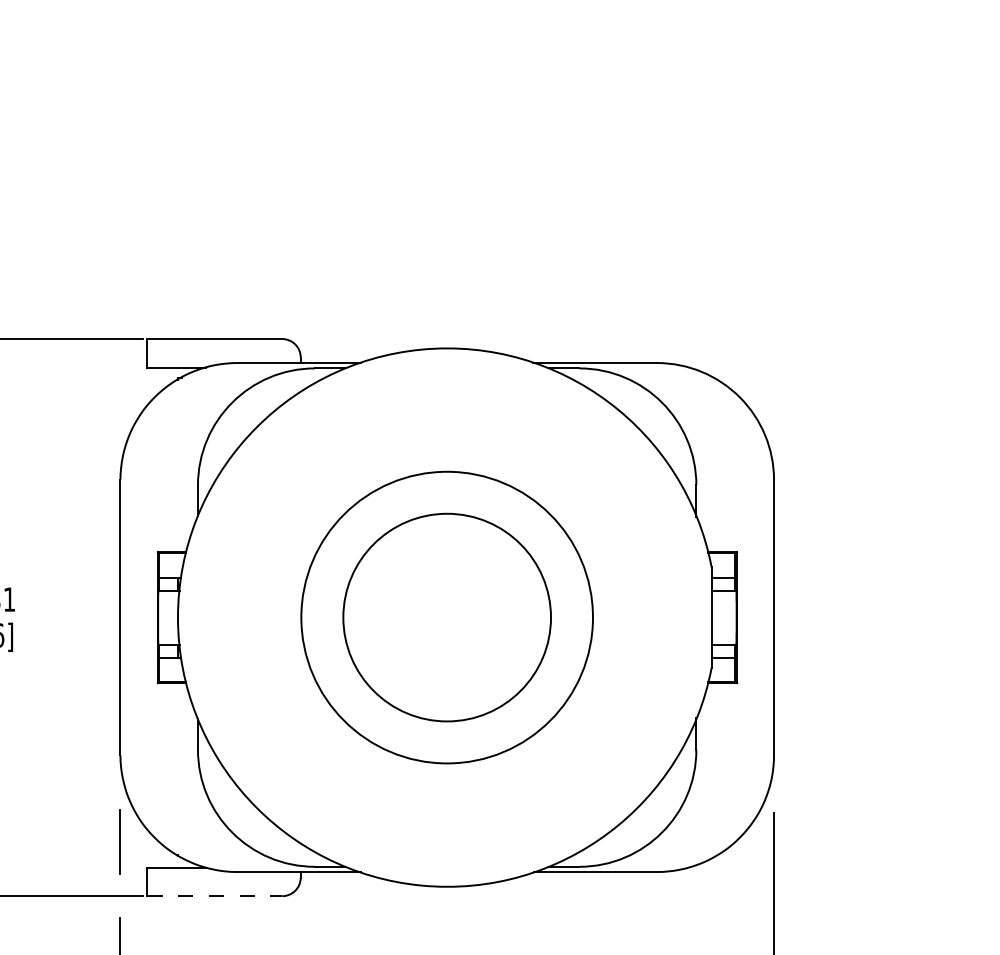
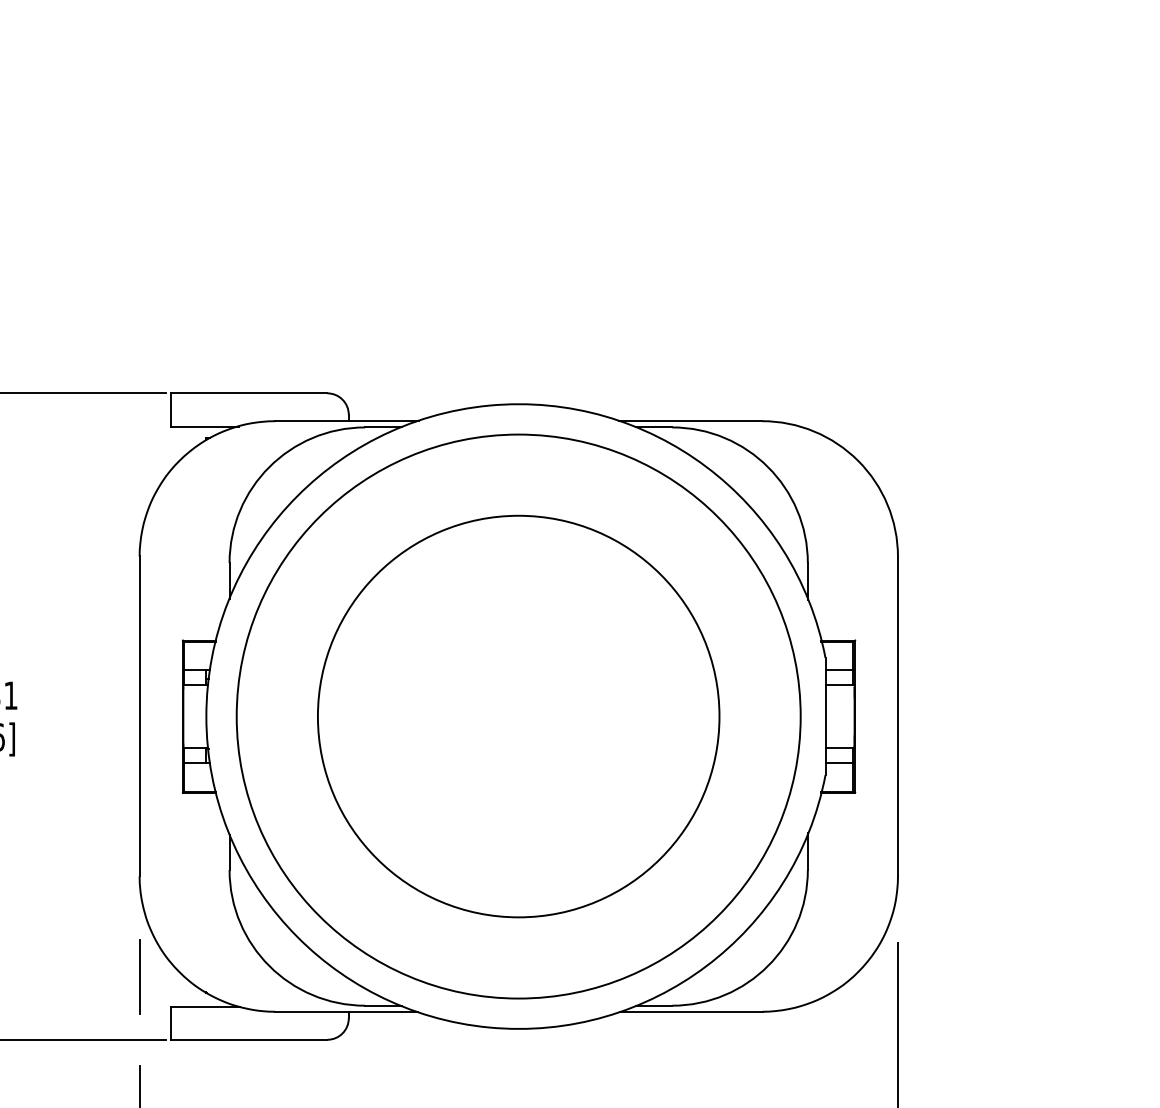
circle: (447, 617) -> (519, 716), size x1.67
circle: (447, 617) -> (519, 716), size x1.67
line: (214, 896) -> (248, 1040), dashed -> solid

